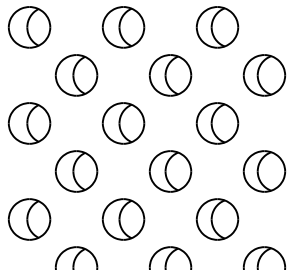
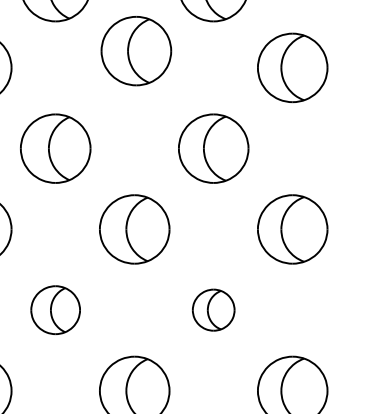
part: (170, 75) -> (136, 51), moved
part: (123, 219) -> (55, 310), size x0.7
part: (217, 219) -> (213, 310), size x0.6

